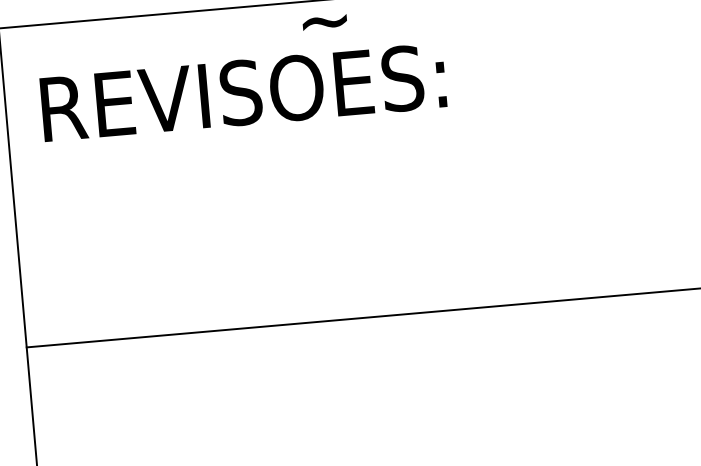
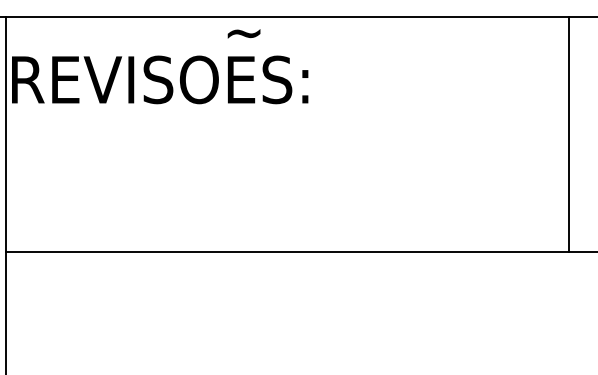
text: (243, 92) -> (160, 79), moved

